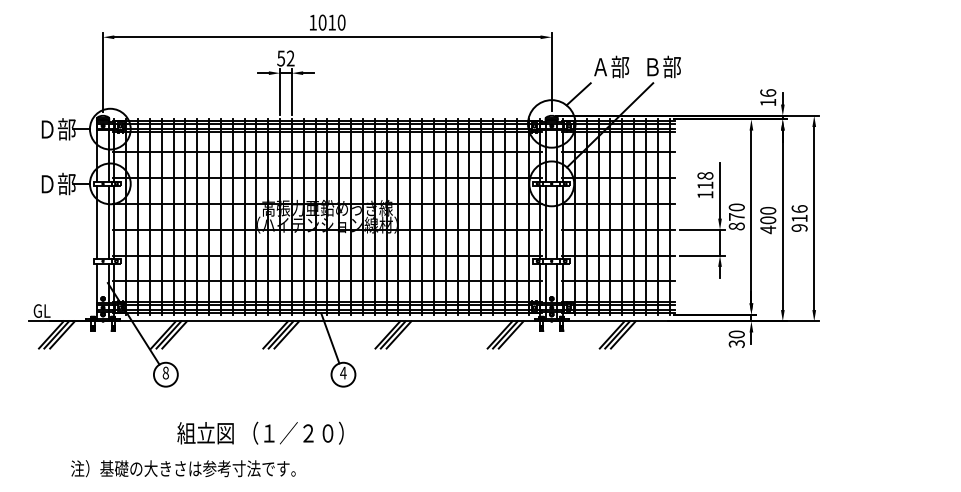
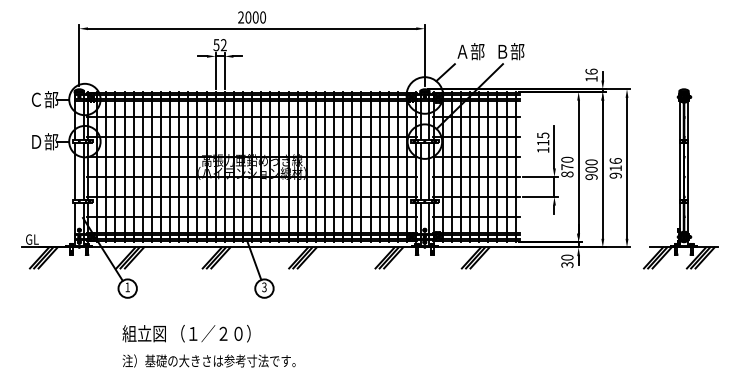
text: (322, 22) -> (248, 17), 1010 -> 2000
text: (47, 129) -> (36, 99), Ｄ部 -> Ｃ部
text: (705, 175) -> (543, 135), 118 -> 115
text: (768, 229) -> (591, 176), 400 -> 900
part: (883, 231) -> (680, 178), added
text: (165, 373) -> (127, 287), 8 -> 1
text: (342, 373) -> (263, 287), 4 -> 3
text: (260, 432) -> (186, 333), moved
text: (182, 468) -> (208, 360), moved

